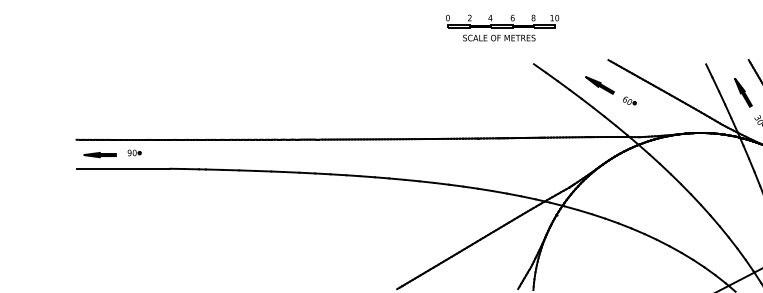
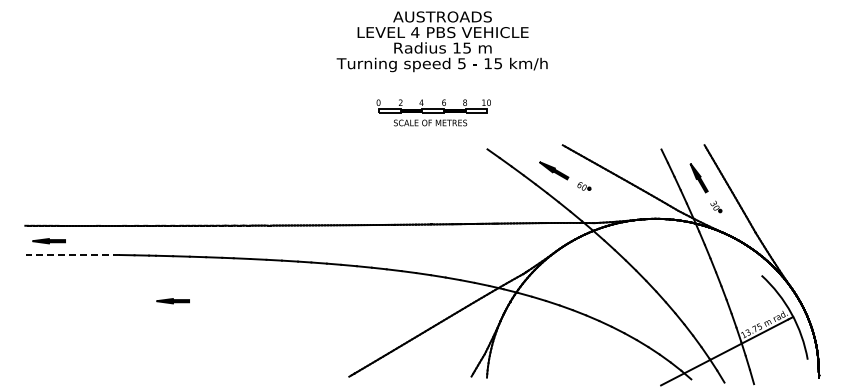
part: (502, 27) -> (433, 112), moved
part: (135, 152) -> (84, 238), removed
line: (124, 169) -> (73, 255), solid -> dashed
part: (222, 214) -> (172, 301), added

